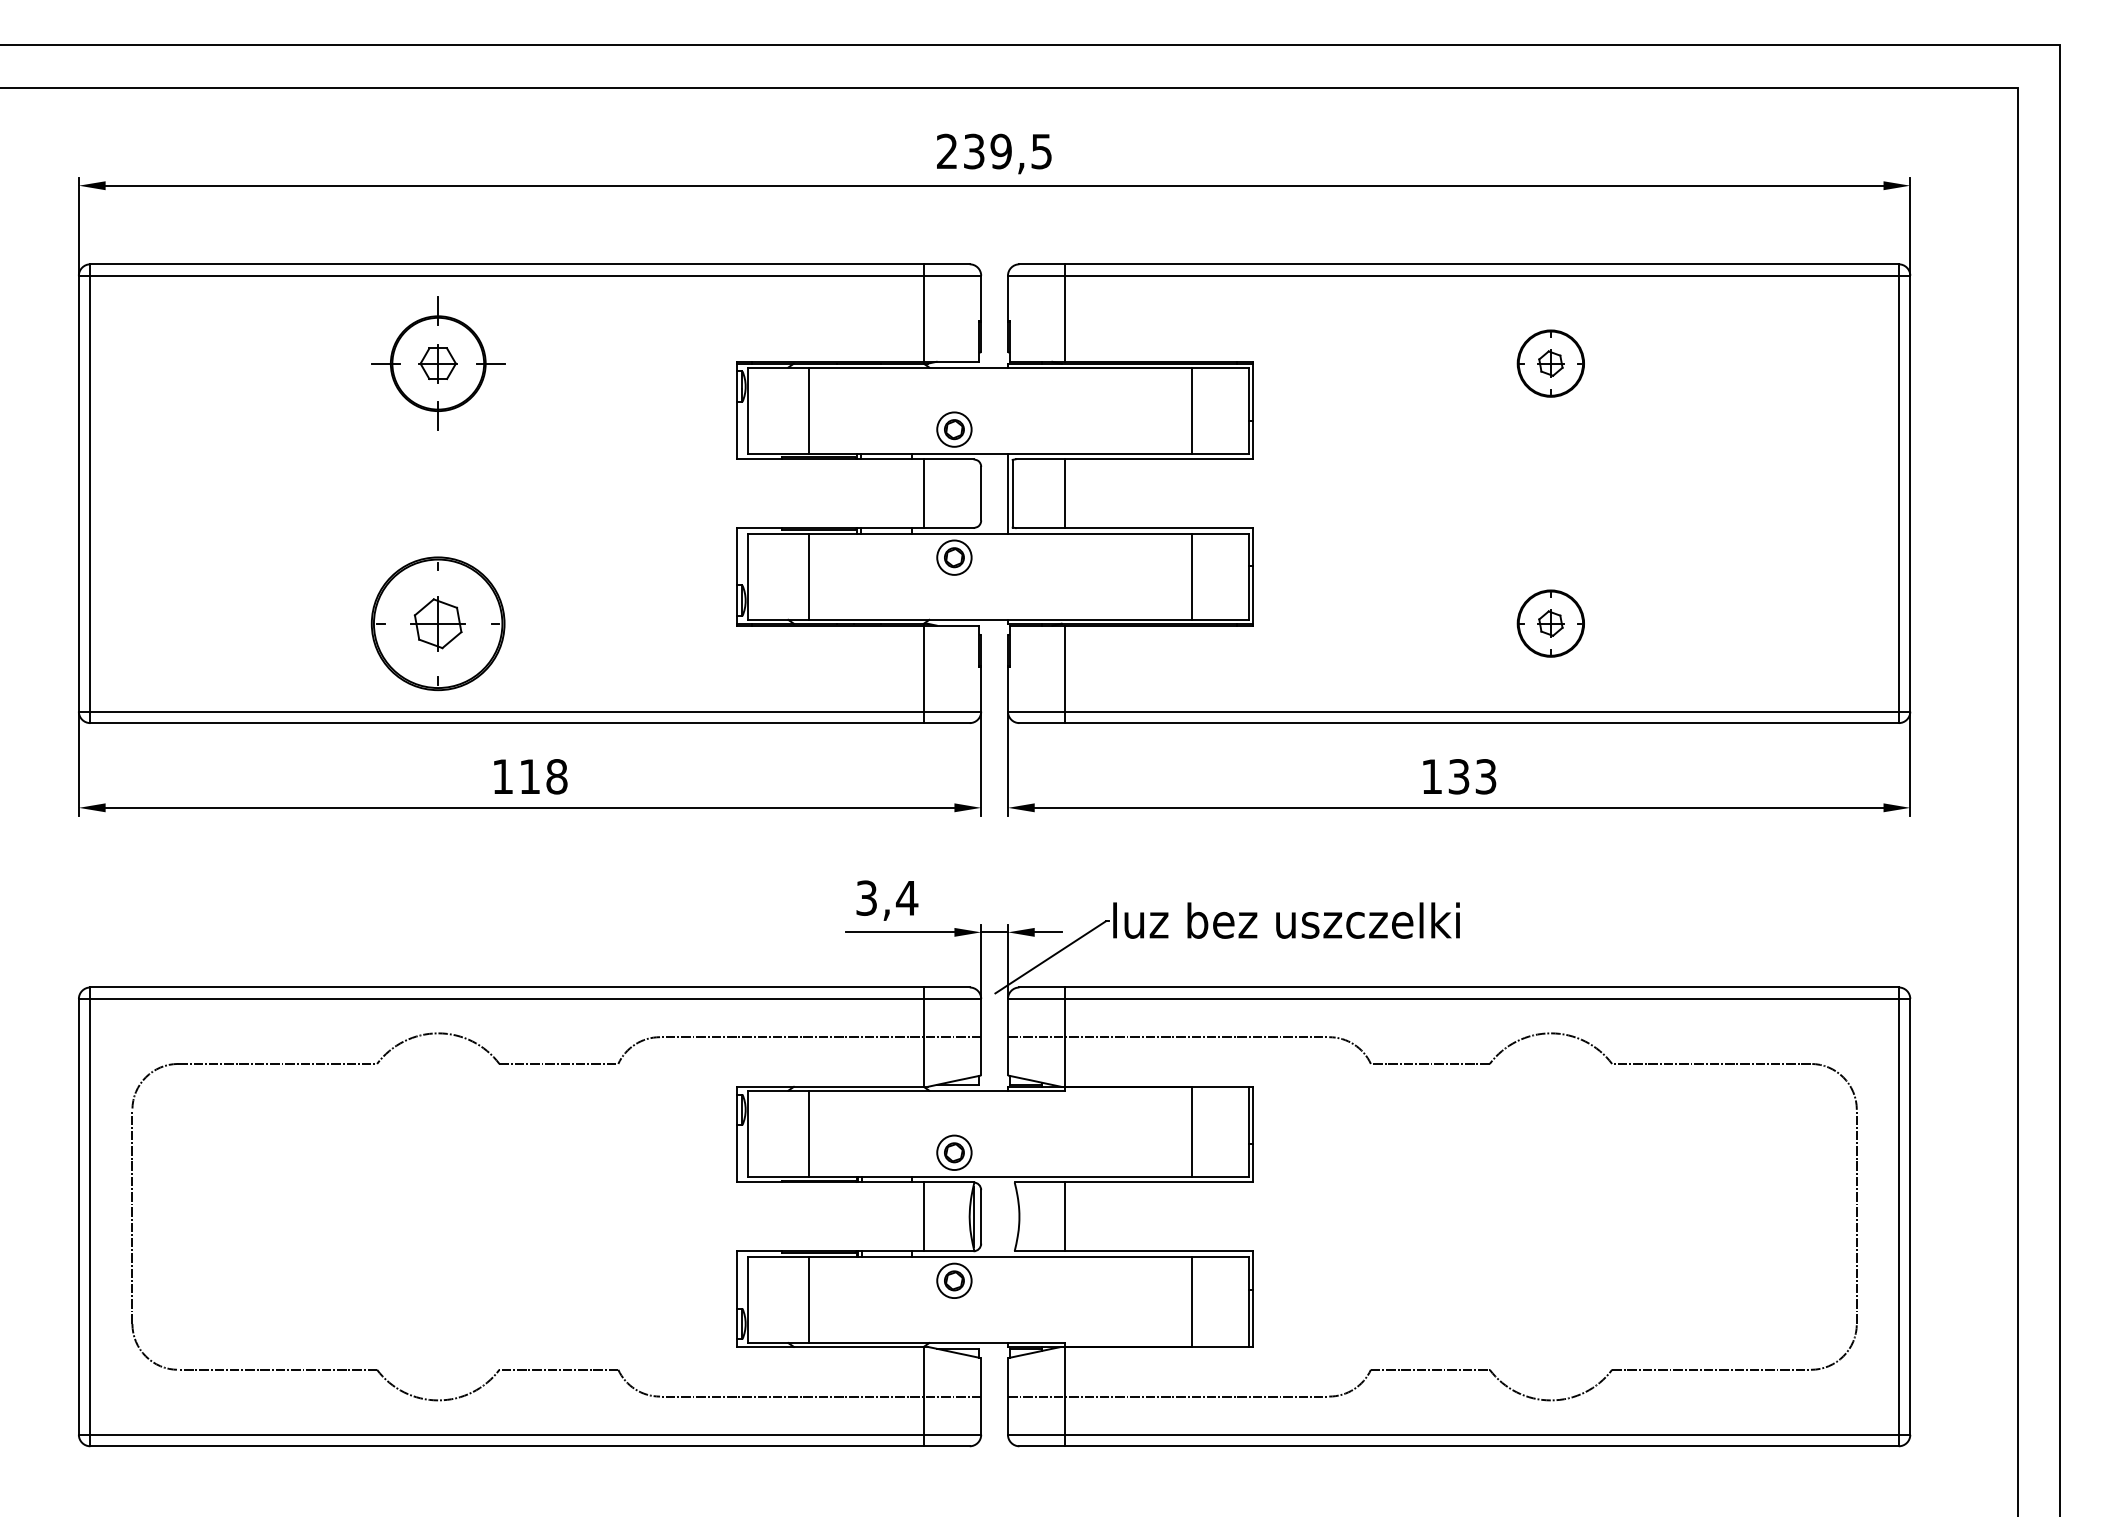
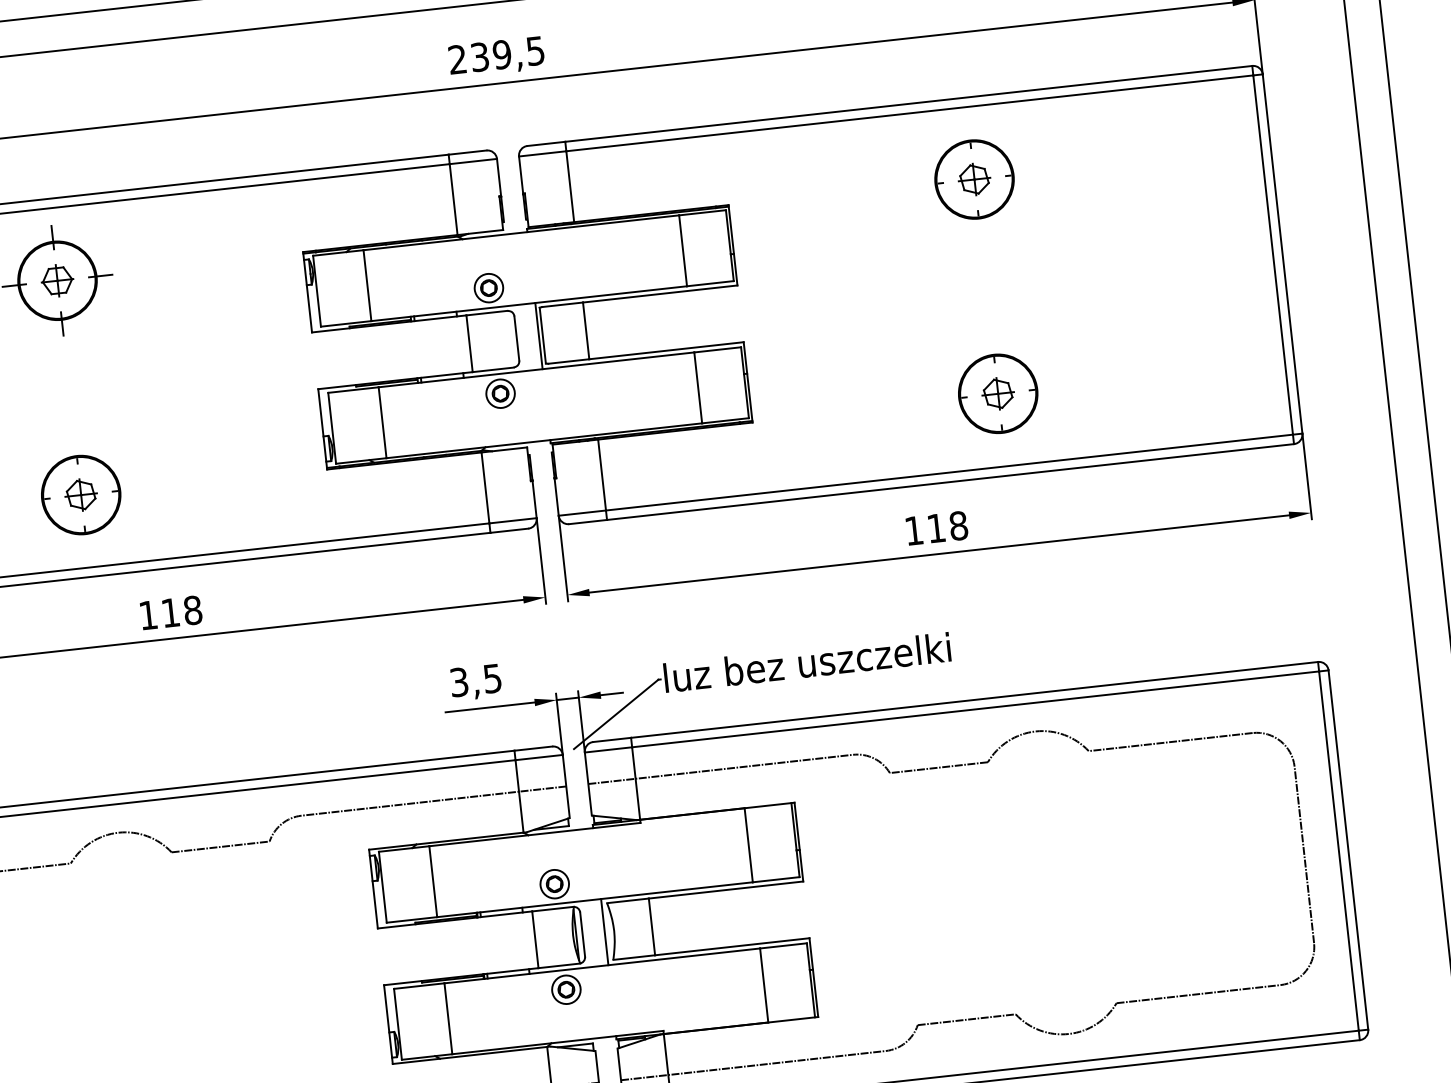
part: (1550, 363) -> (974, 179), size x1.43
part: (438, 623) -> (81, 494), size x0.71
part: (1550, 623) -> (997, 393), size x1.43
text: (1472, 776) -> (947, 526), 133 -> 118
text: (906, 898) -> (492, 678), 3,4 -> 3,5
line: (1008, 1216) -> (605, 931), added

